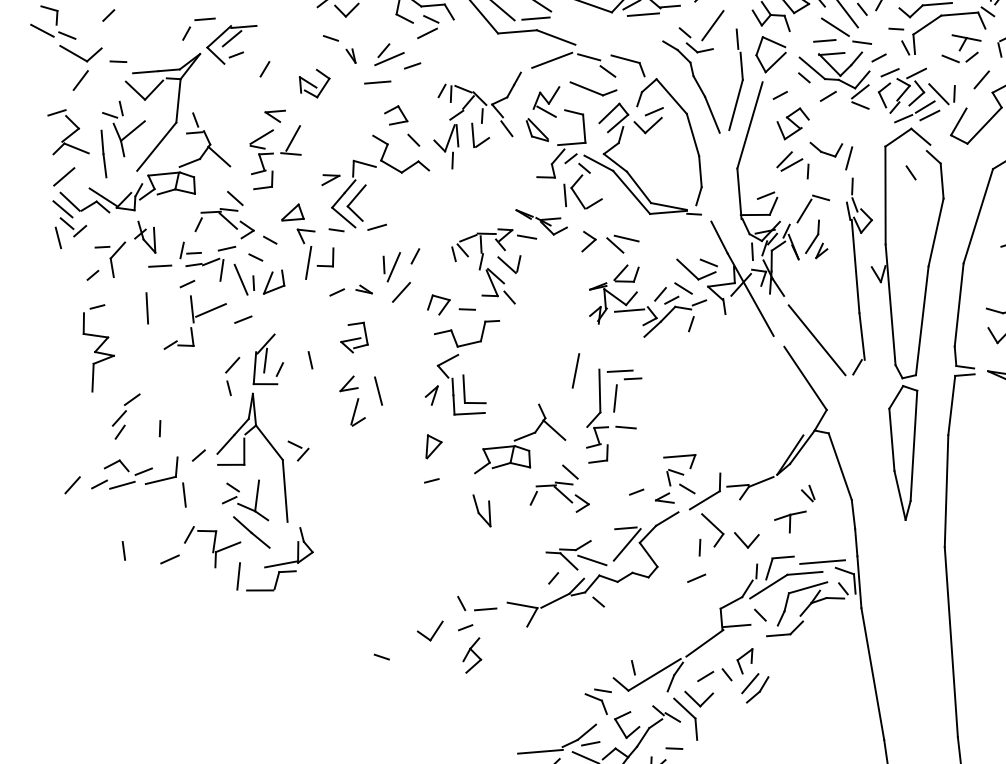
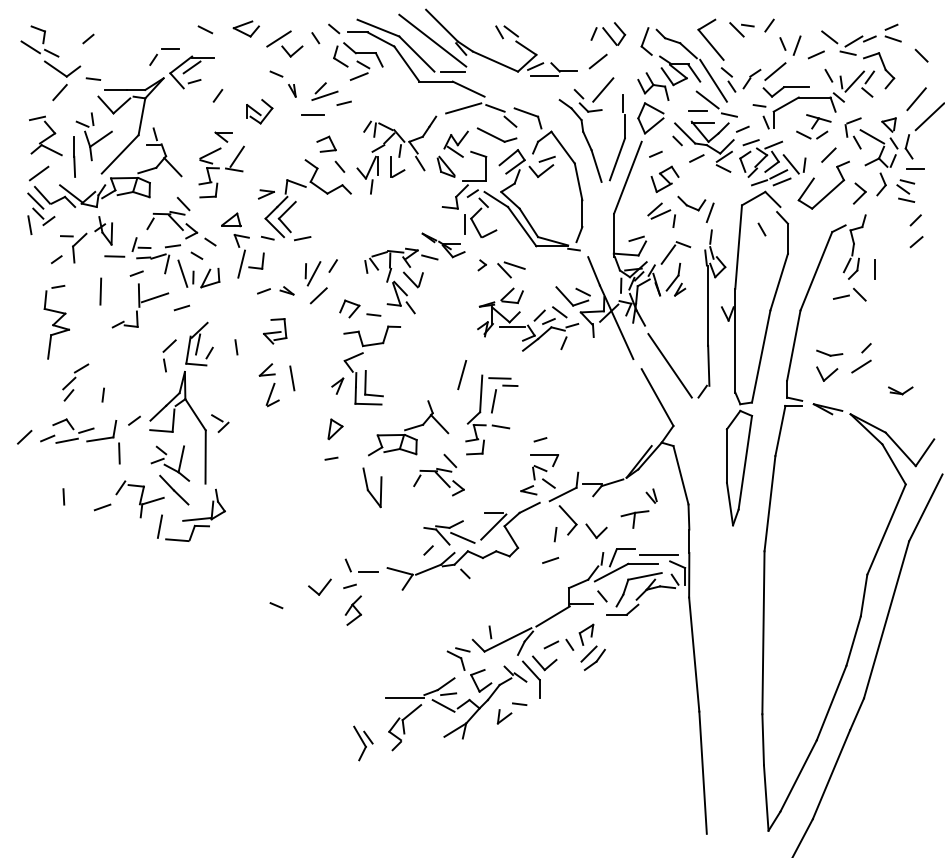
part: (589, 241) -> (482, 265), size x0.6
line: (636, 491) -> (540, 439), moved
part: (482, 510) -> (372, 487), size x1.4

